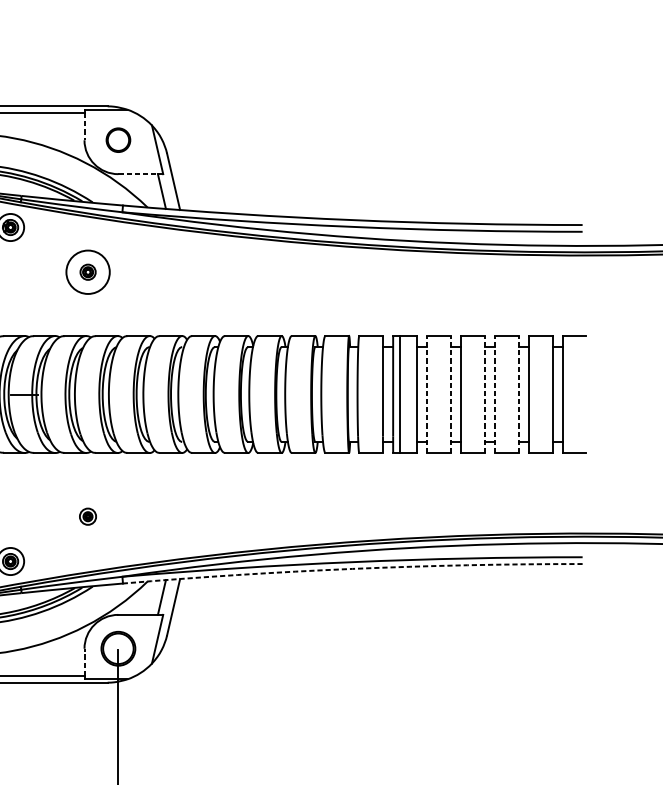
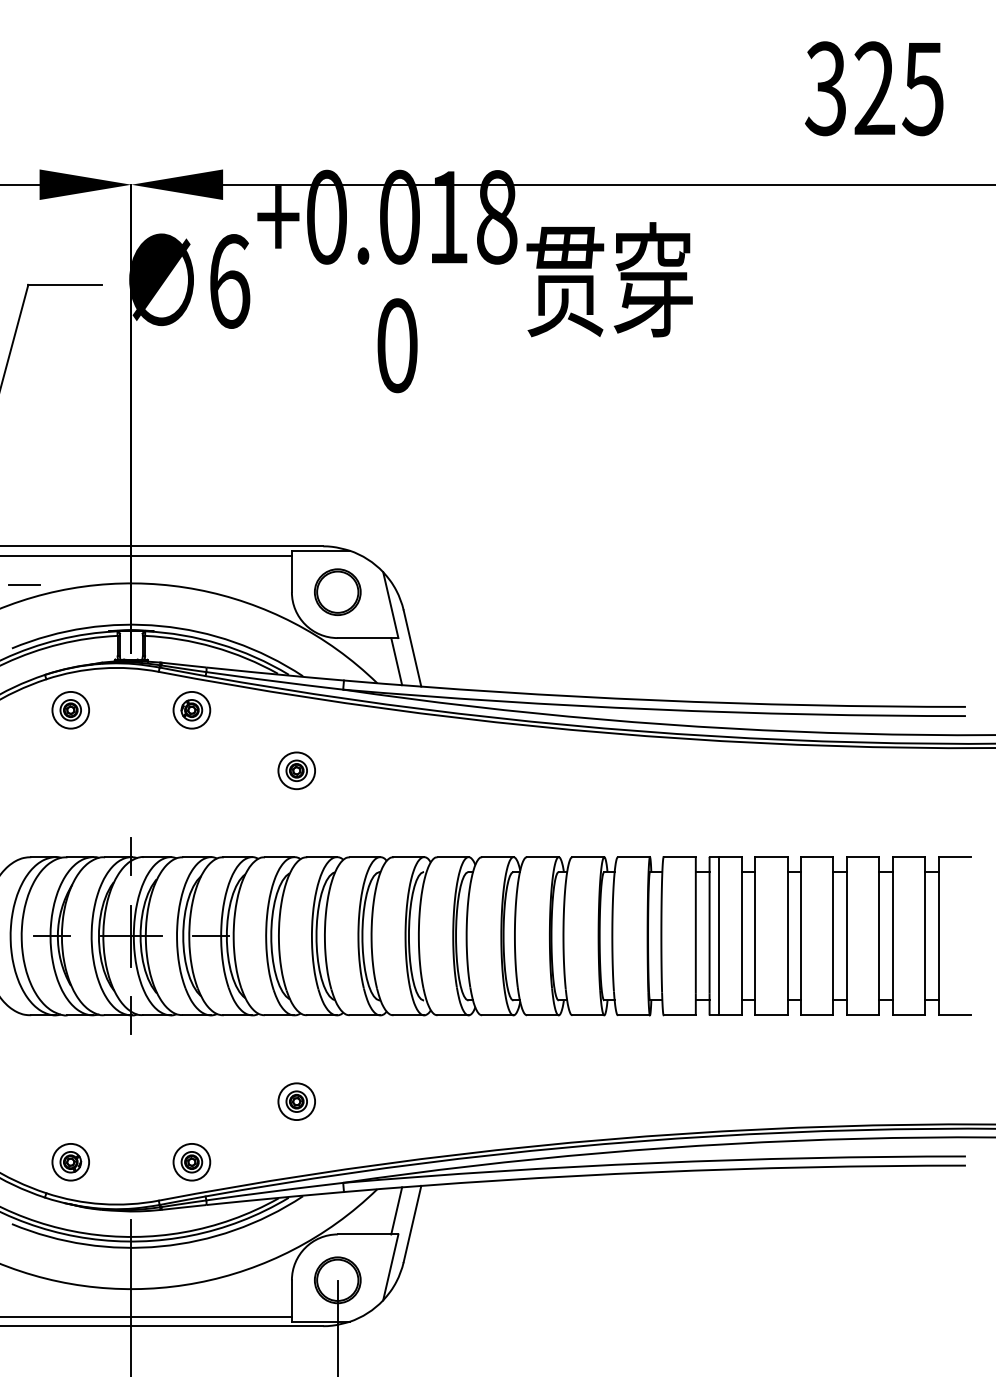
line: (84, 127) -> (291, 574), dashed -> solid
part: (118, 139) -> (337, 591), size x1.43
line: (138, 174) -> (364, 638), dashed -> solid
circle: (87, 272) -> (296, 770), size x0.62
line: (427, 393) -> (755, 935), dashed -> solid
line: (450, 393) -> (787, 935), dashed -> solid
line: (484, 393) -> (833, 935), dashed -> solid
line: (495, 393) -> (847, 935), dashed -> solid
line: (518, 393) -> (879, 935), dashed -> solid
part: (87, 516) -> (296, 1101), size x1.67
arc: (352, 569) -> (654, 1172), dashed -> solid
line: (84, 662) -> (291, 1298), dashed -> solid

